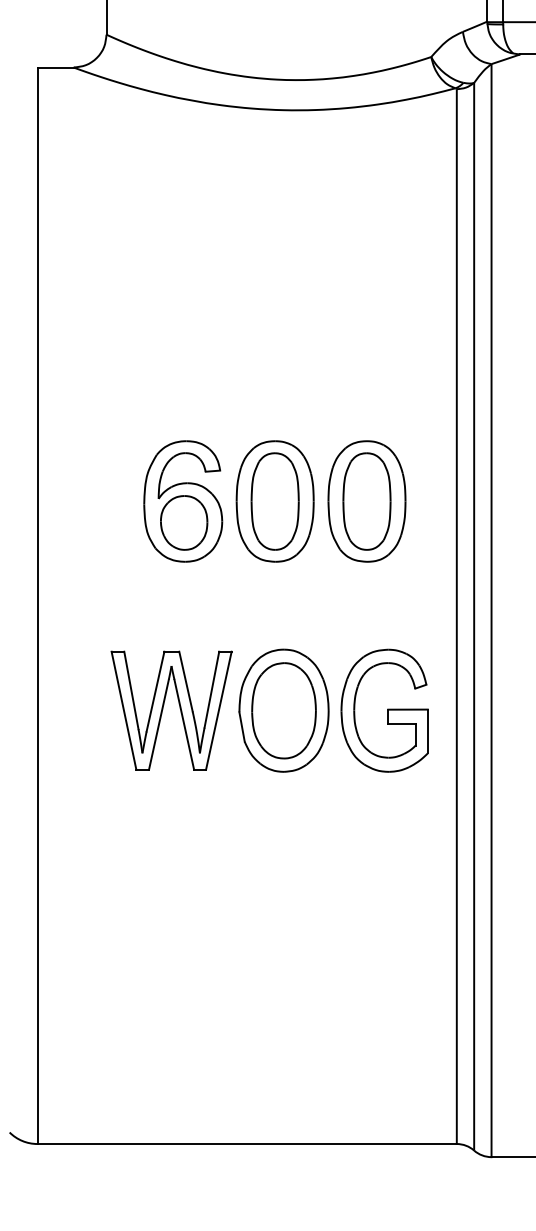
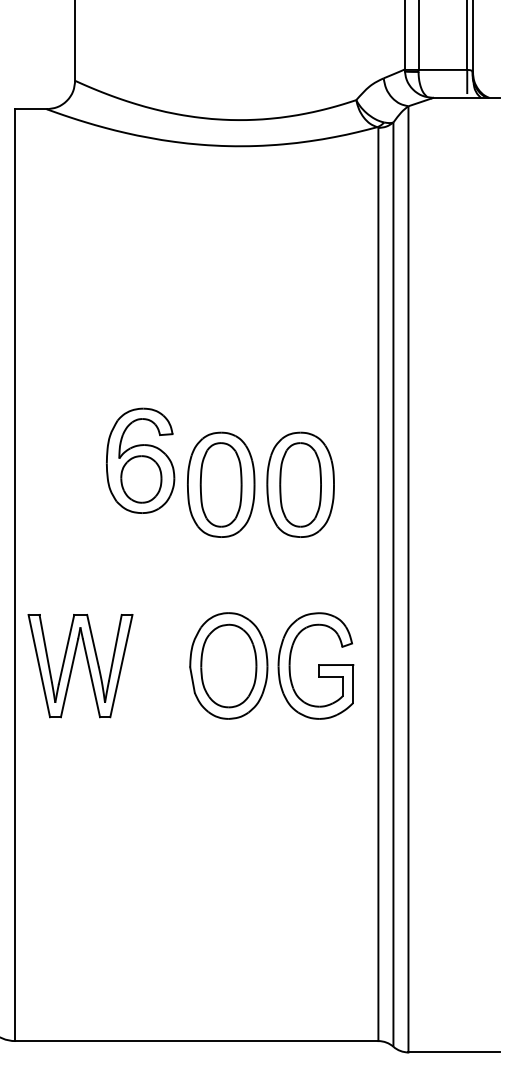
part: (183, 501) -> (140, 460), moved
part: (163, 710) -> (73, 665), moved

